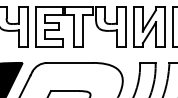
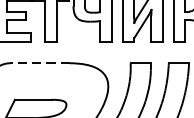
line: (70, 62) -> (40, 62), solid -> dashed

